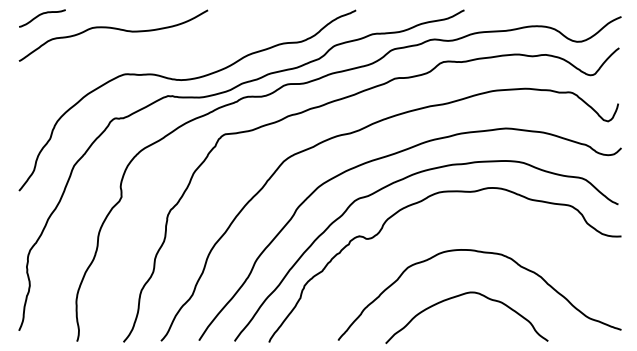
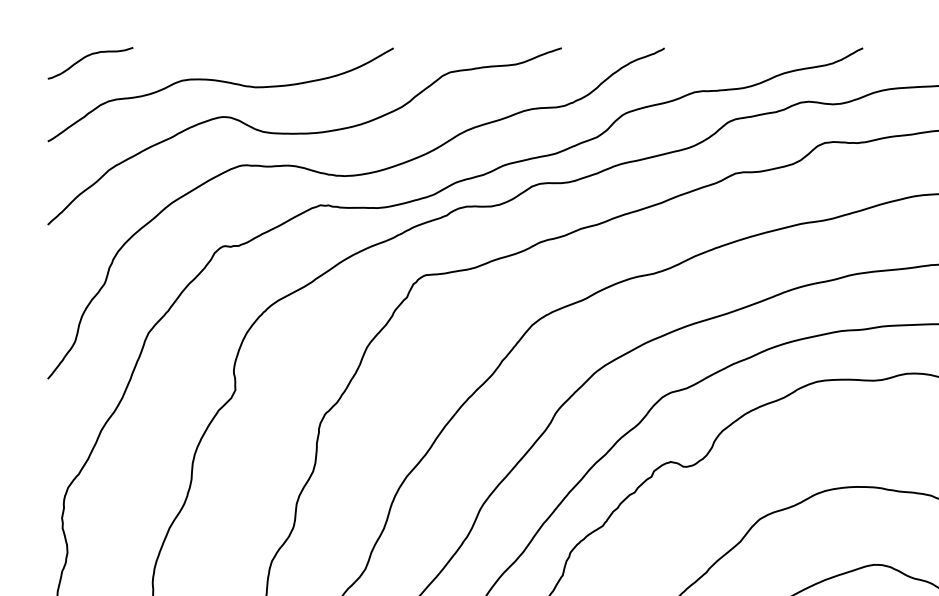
curve: (158, 57) -> (302, 134), added

